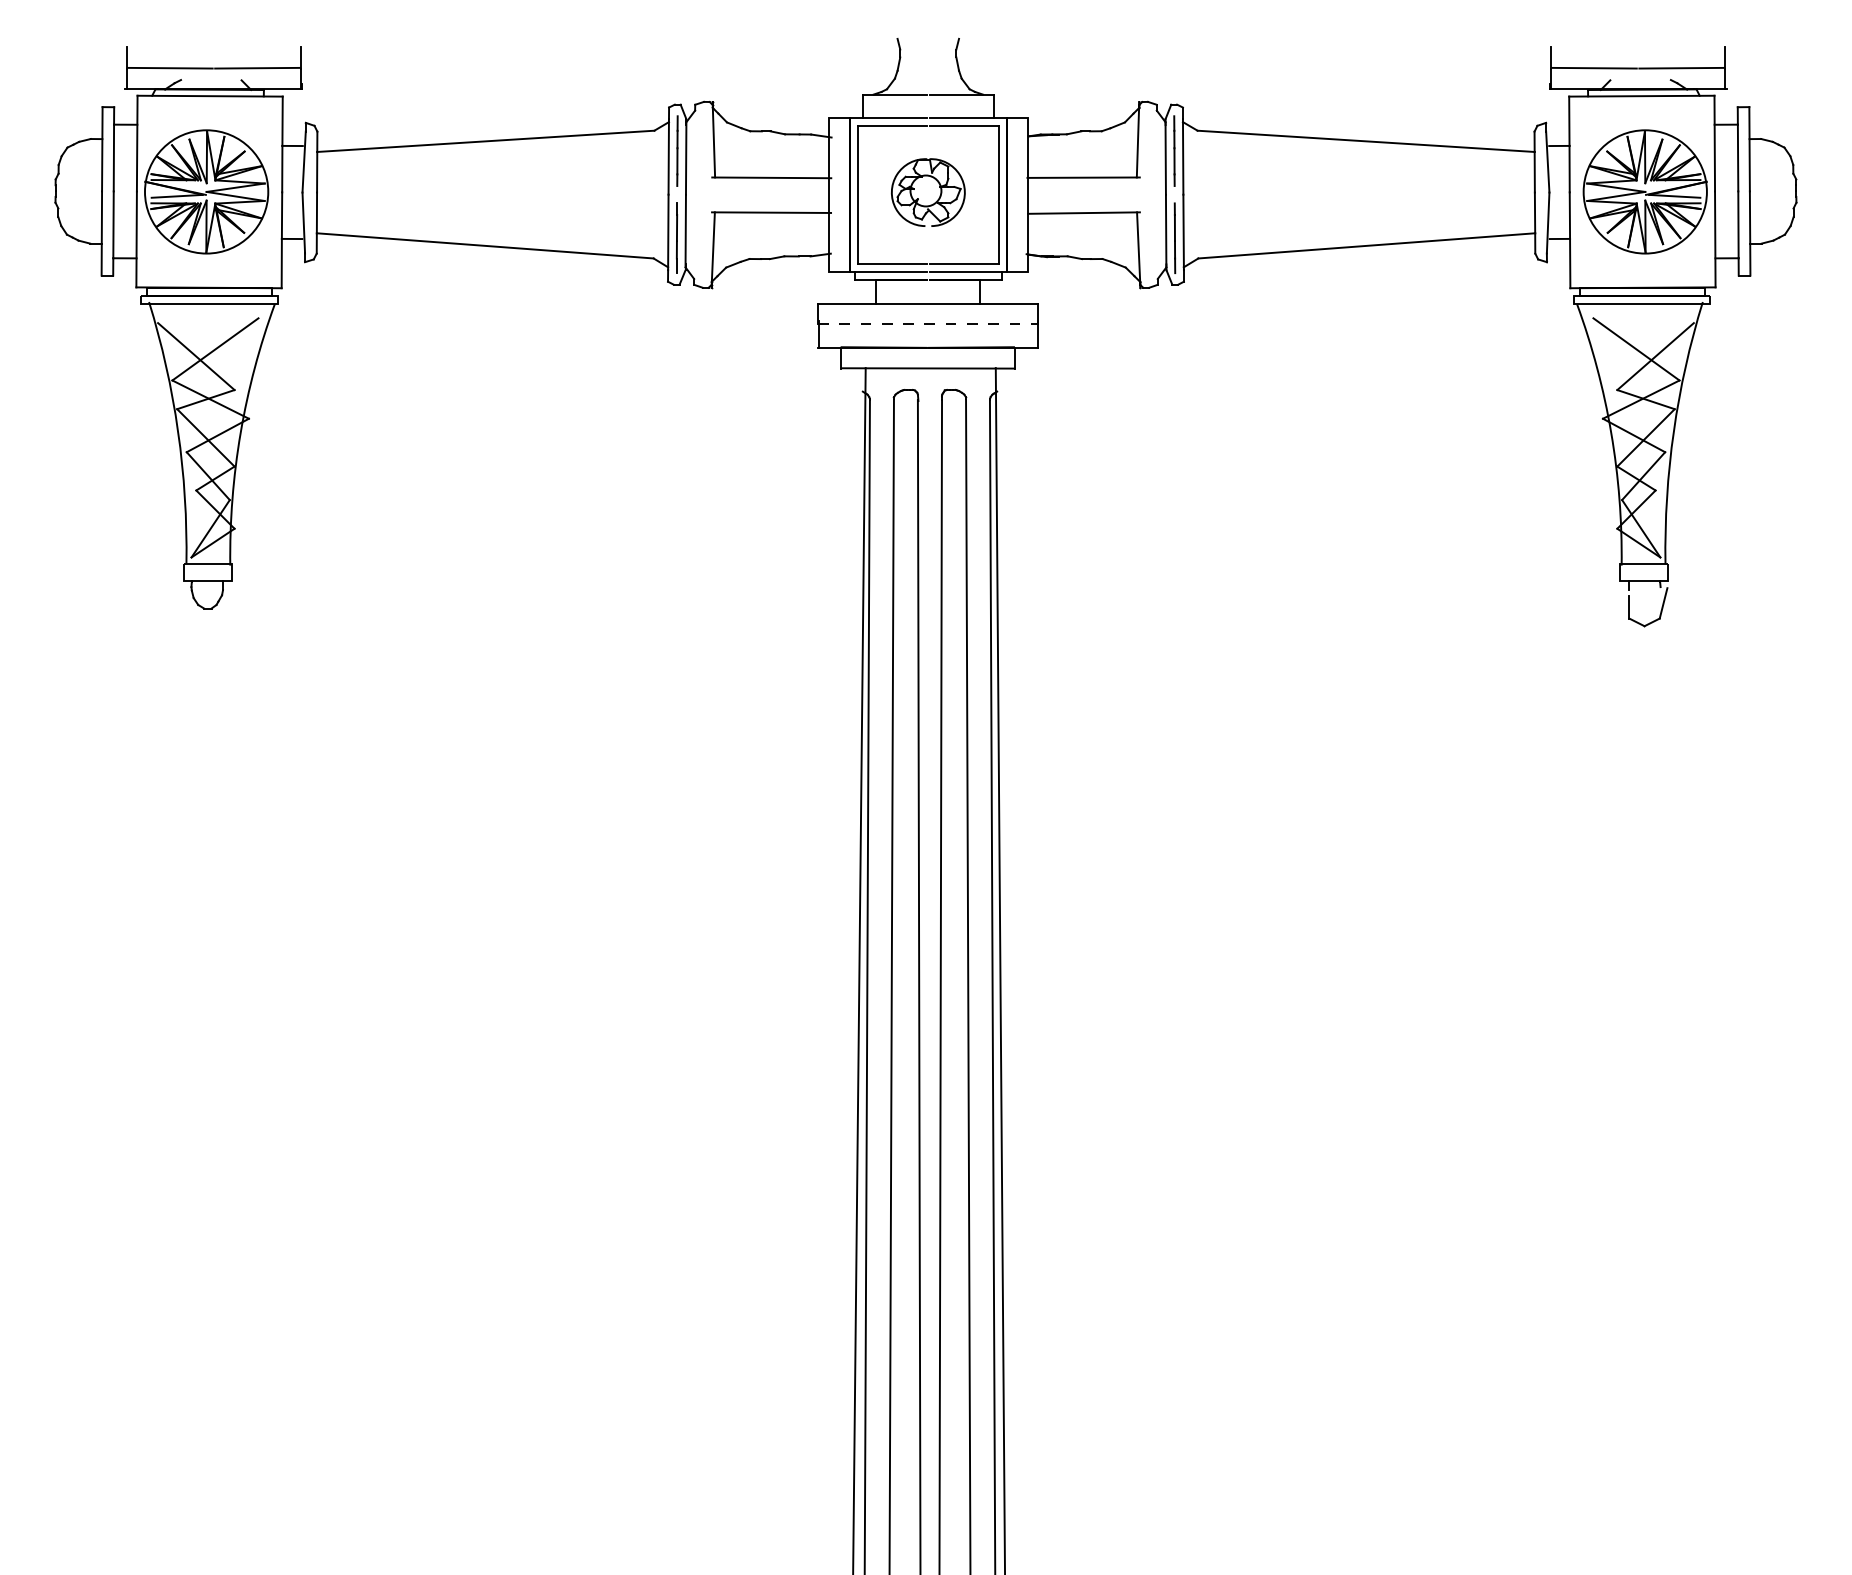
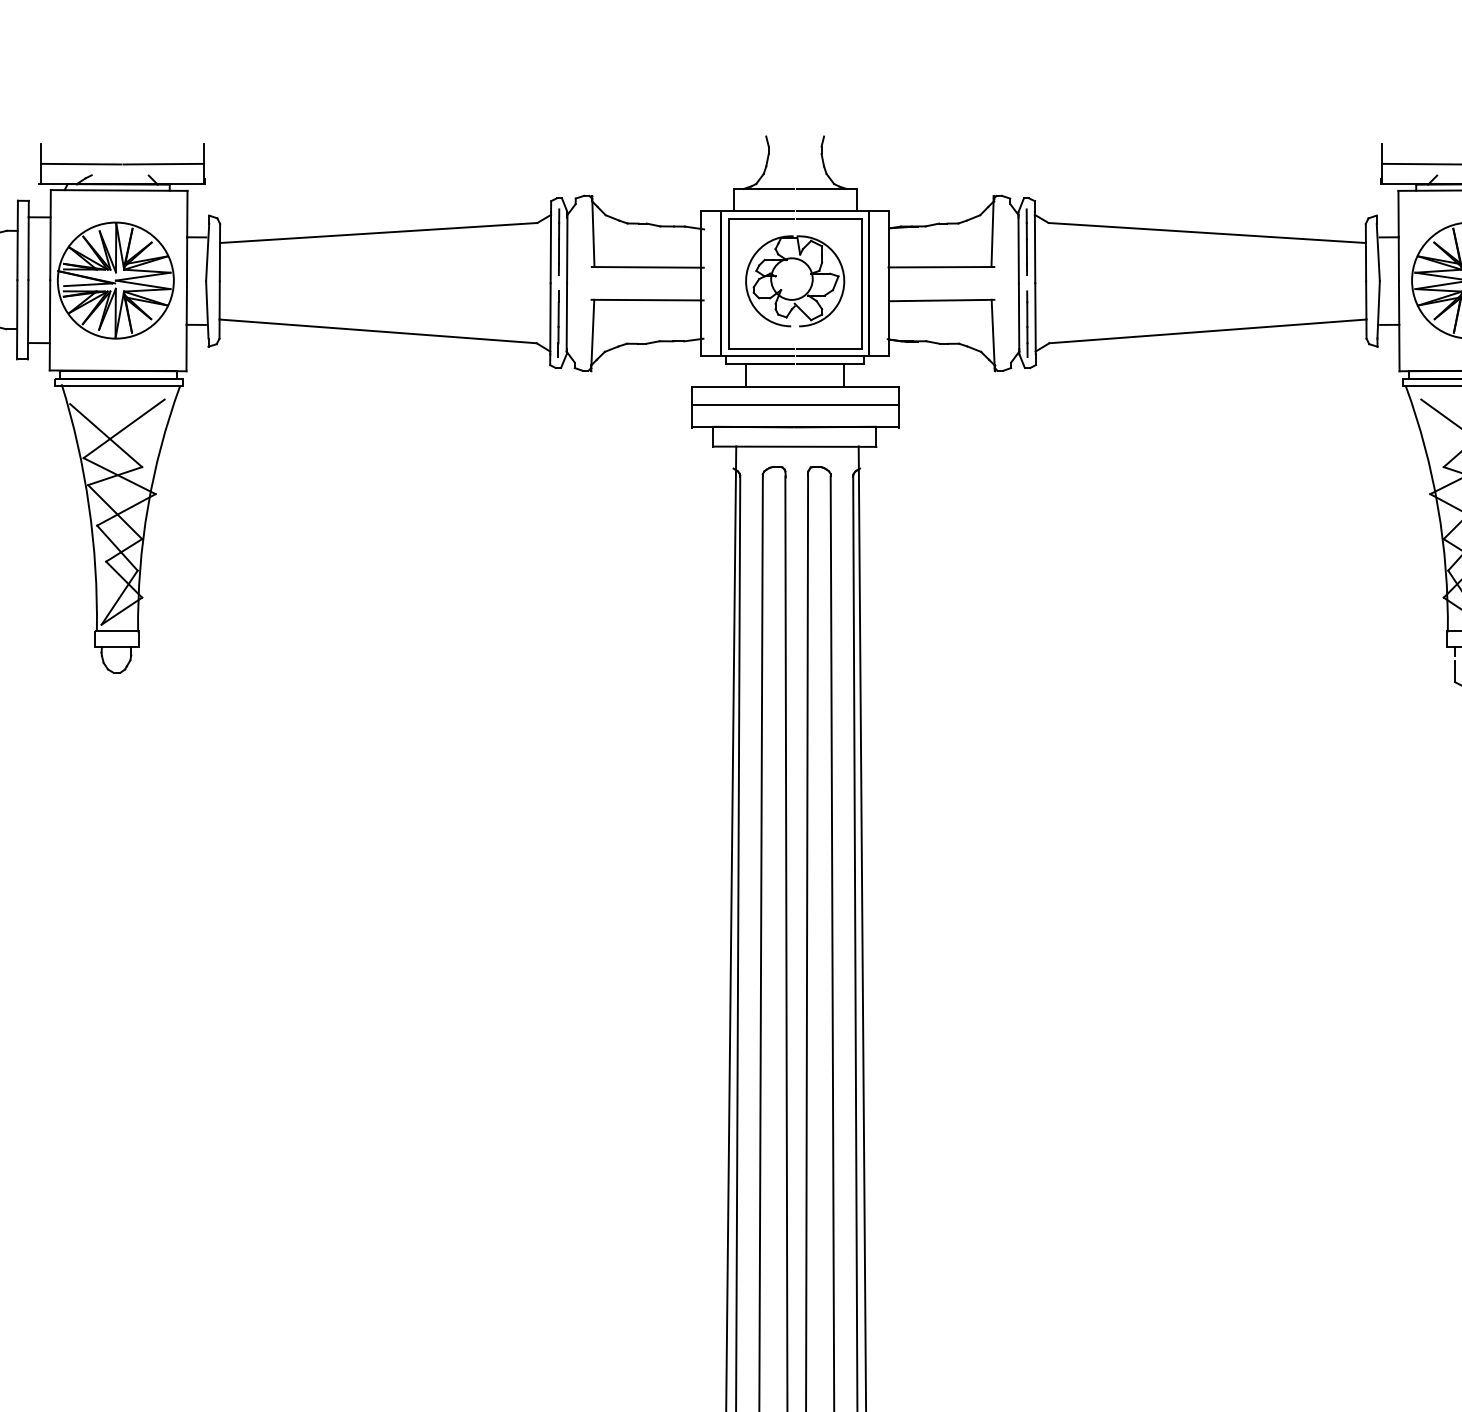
part: (928, 192) -> (795, 281), size x1.43
line: (928, 323) -> (795, 404), dashed -> solid

